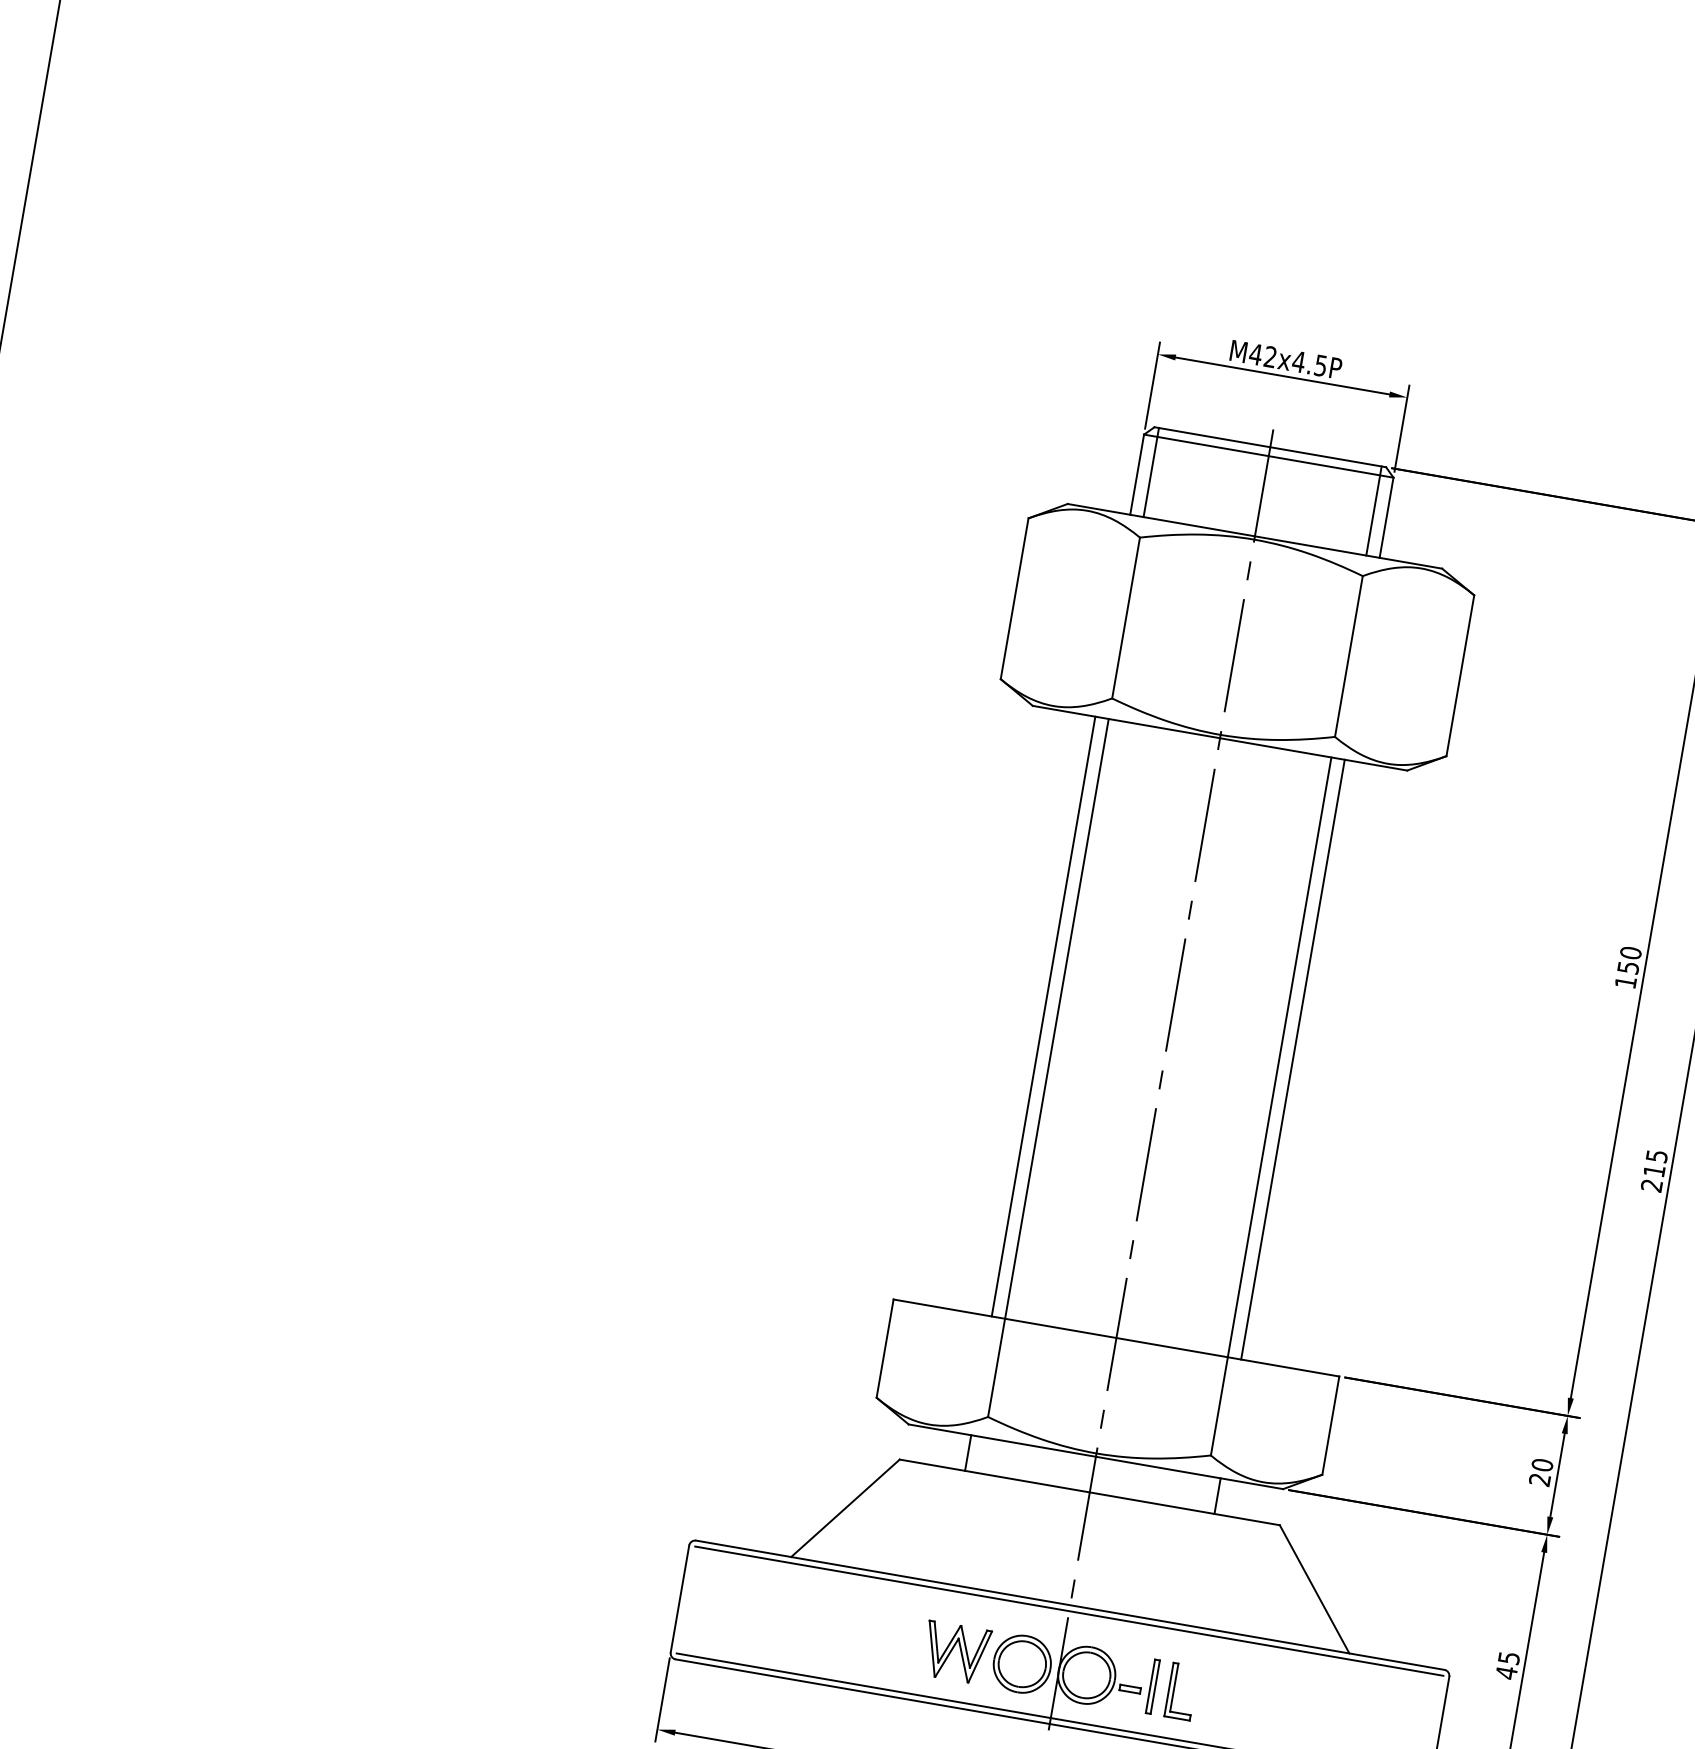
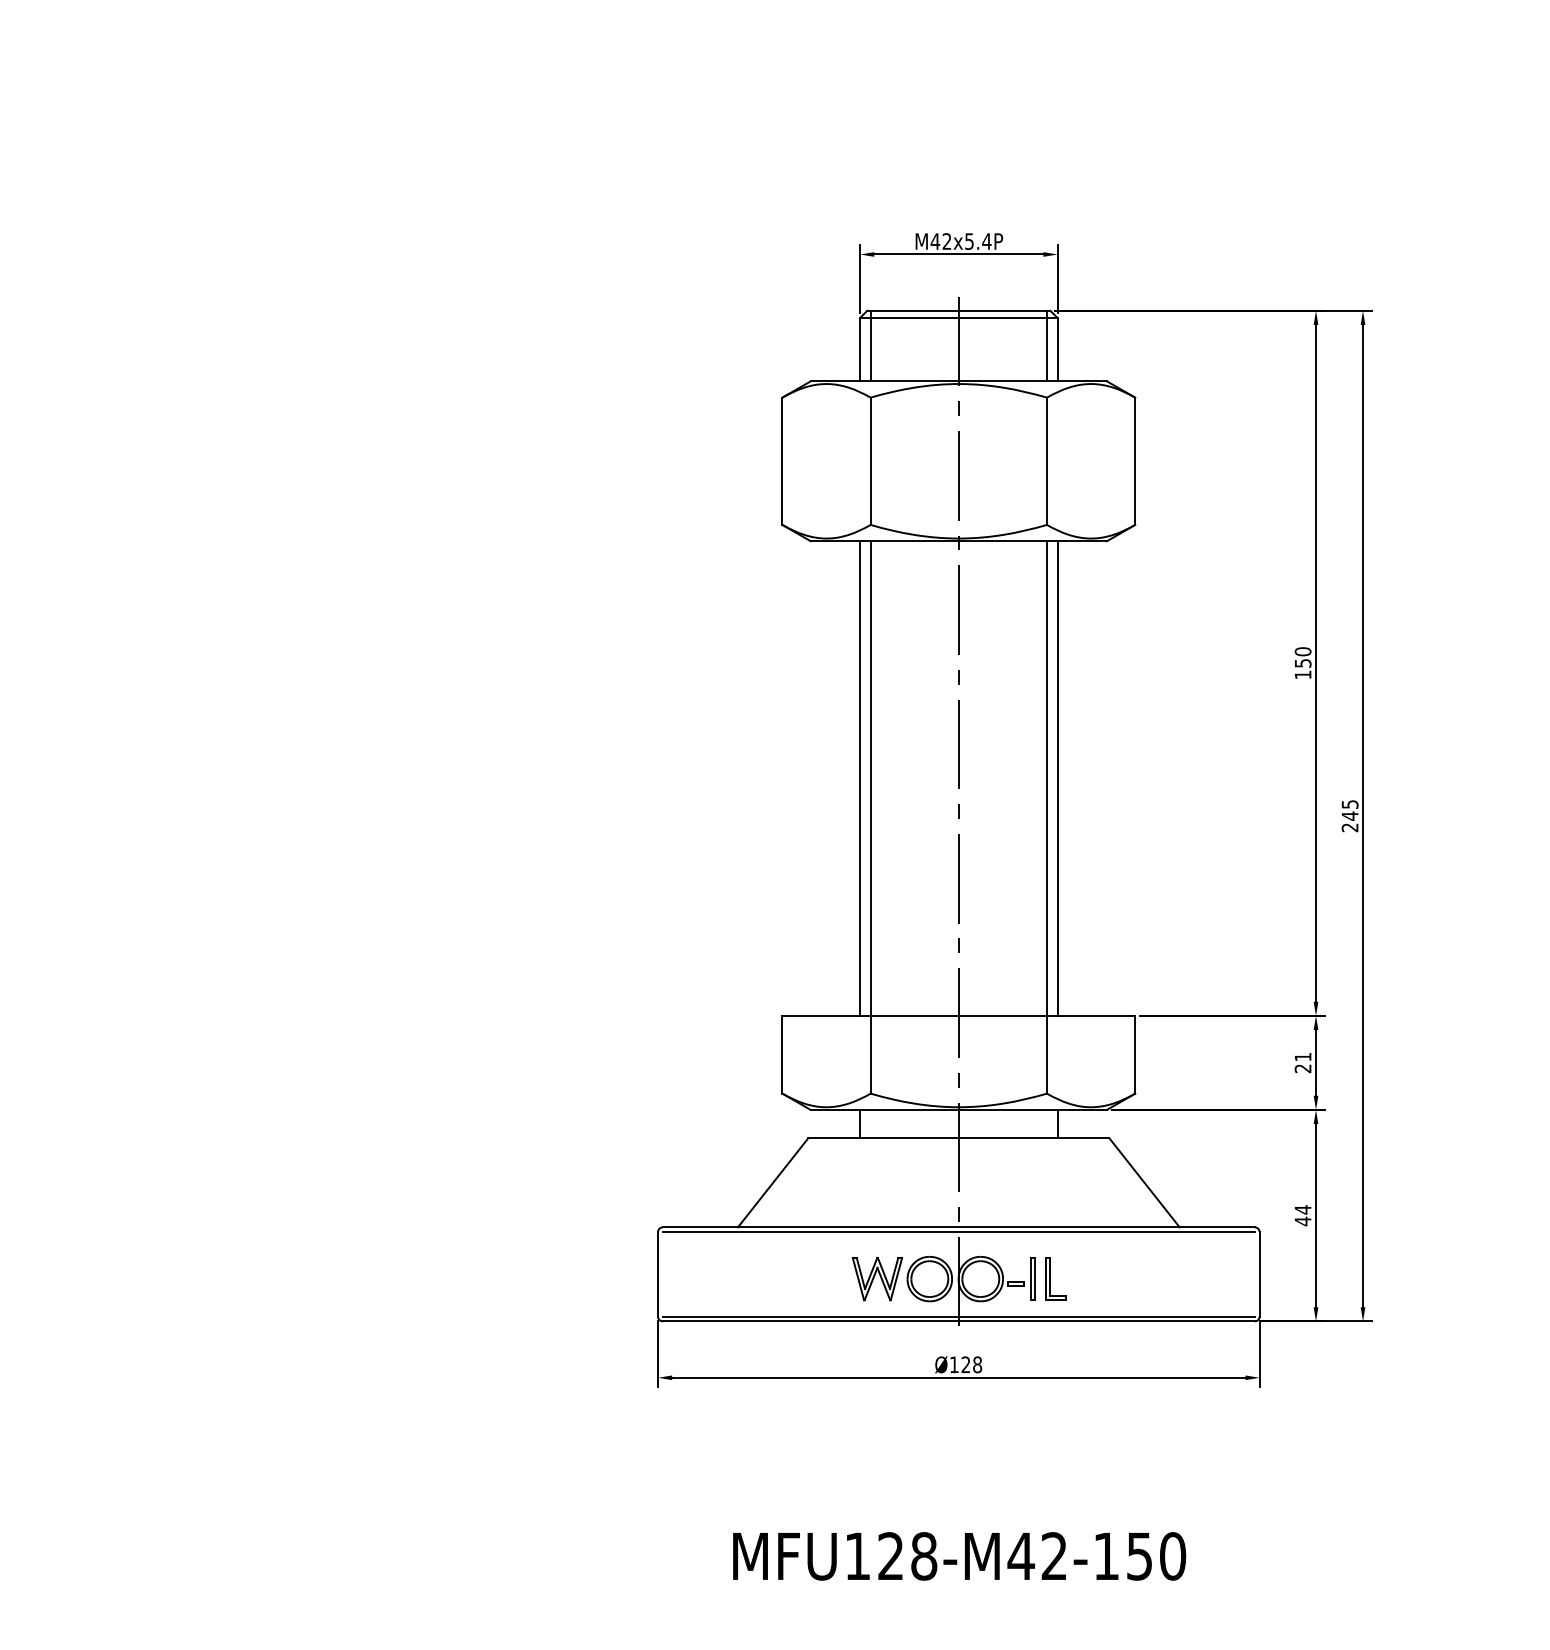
text: (1309, 363) -> (977, 241), M42x4.5P -> M42x5.4P
text: (1653, 1170) -> (1349, 815), 215 -> 245
text: (1541, 1464) -> (1302, 1056), 20 -> 21
text: (1508, 1657) -> (1302, 1209), 45 -> 44

